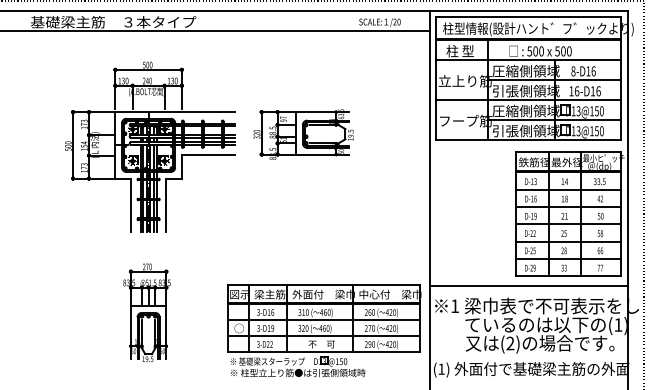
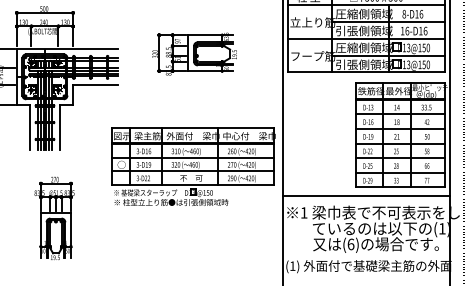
part: (303, 134) -> (194, 54), moved
part: (146, 312) -> (54, 218), moved
part: (324, 330) -> (193, 166), moved
text: (510, 343) -> (351, 244), (2) -> (6)

